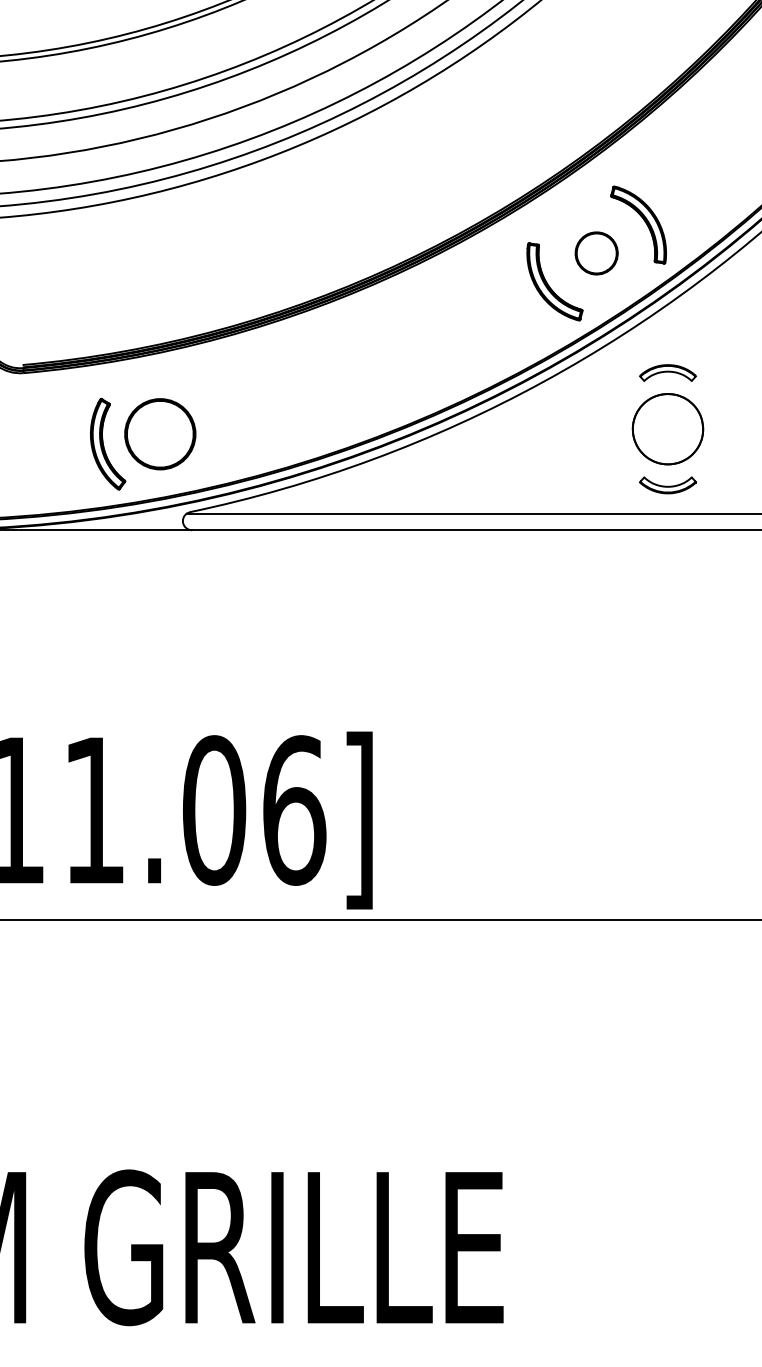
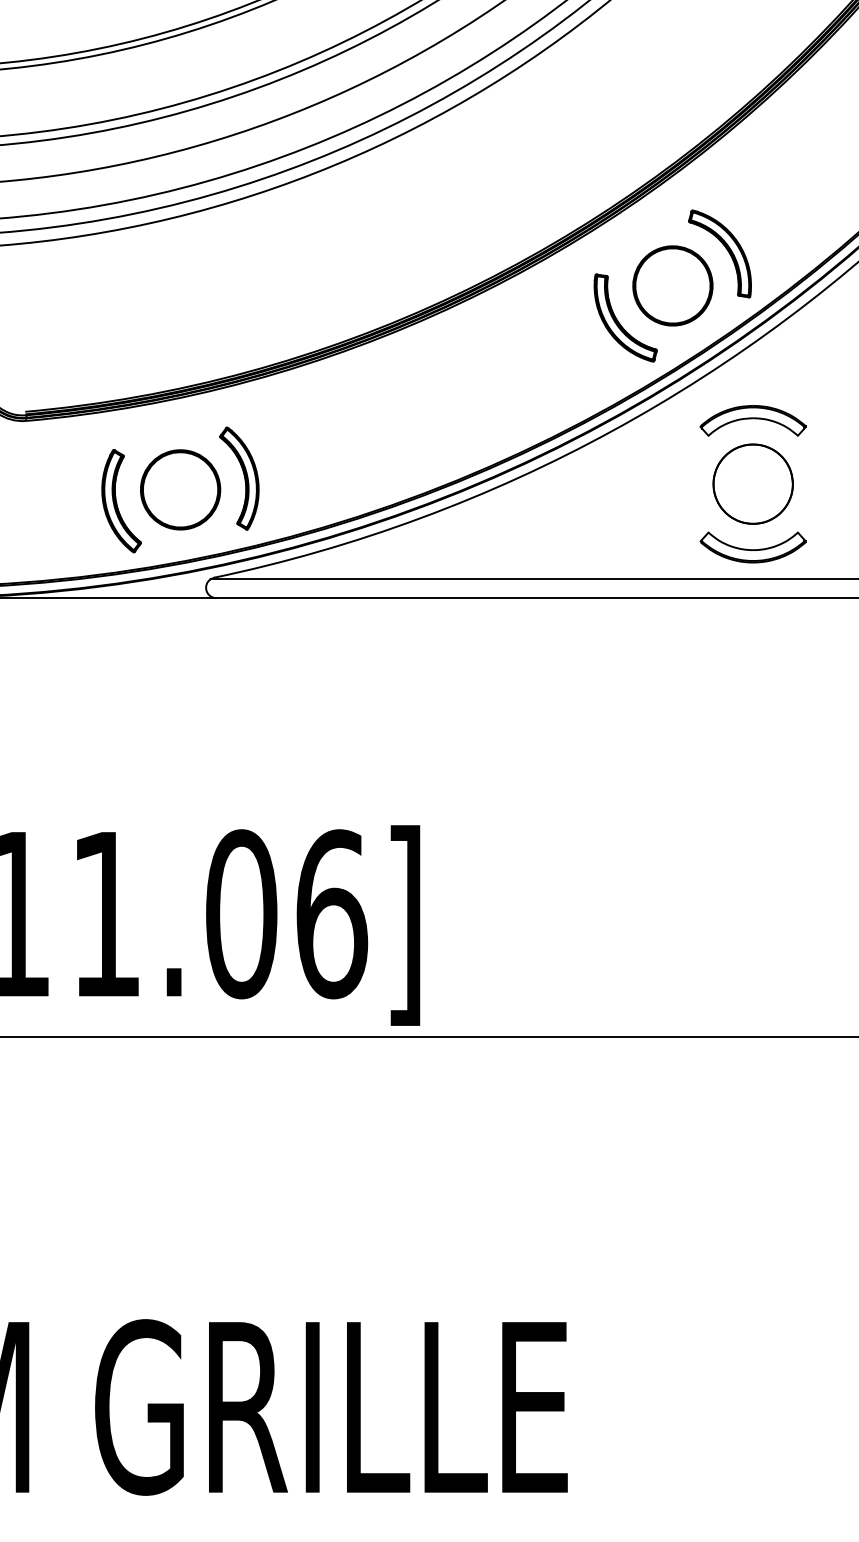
part: (596, 253) -> (672, 286), size x1.67
part: (667, 372) -> (752, 420), size x1.67
part: (212, 424) -> (239, 478), added
part: (667, 485) -> (752, 547), size x1.67

